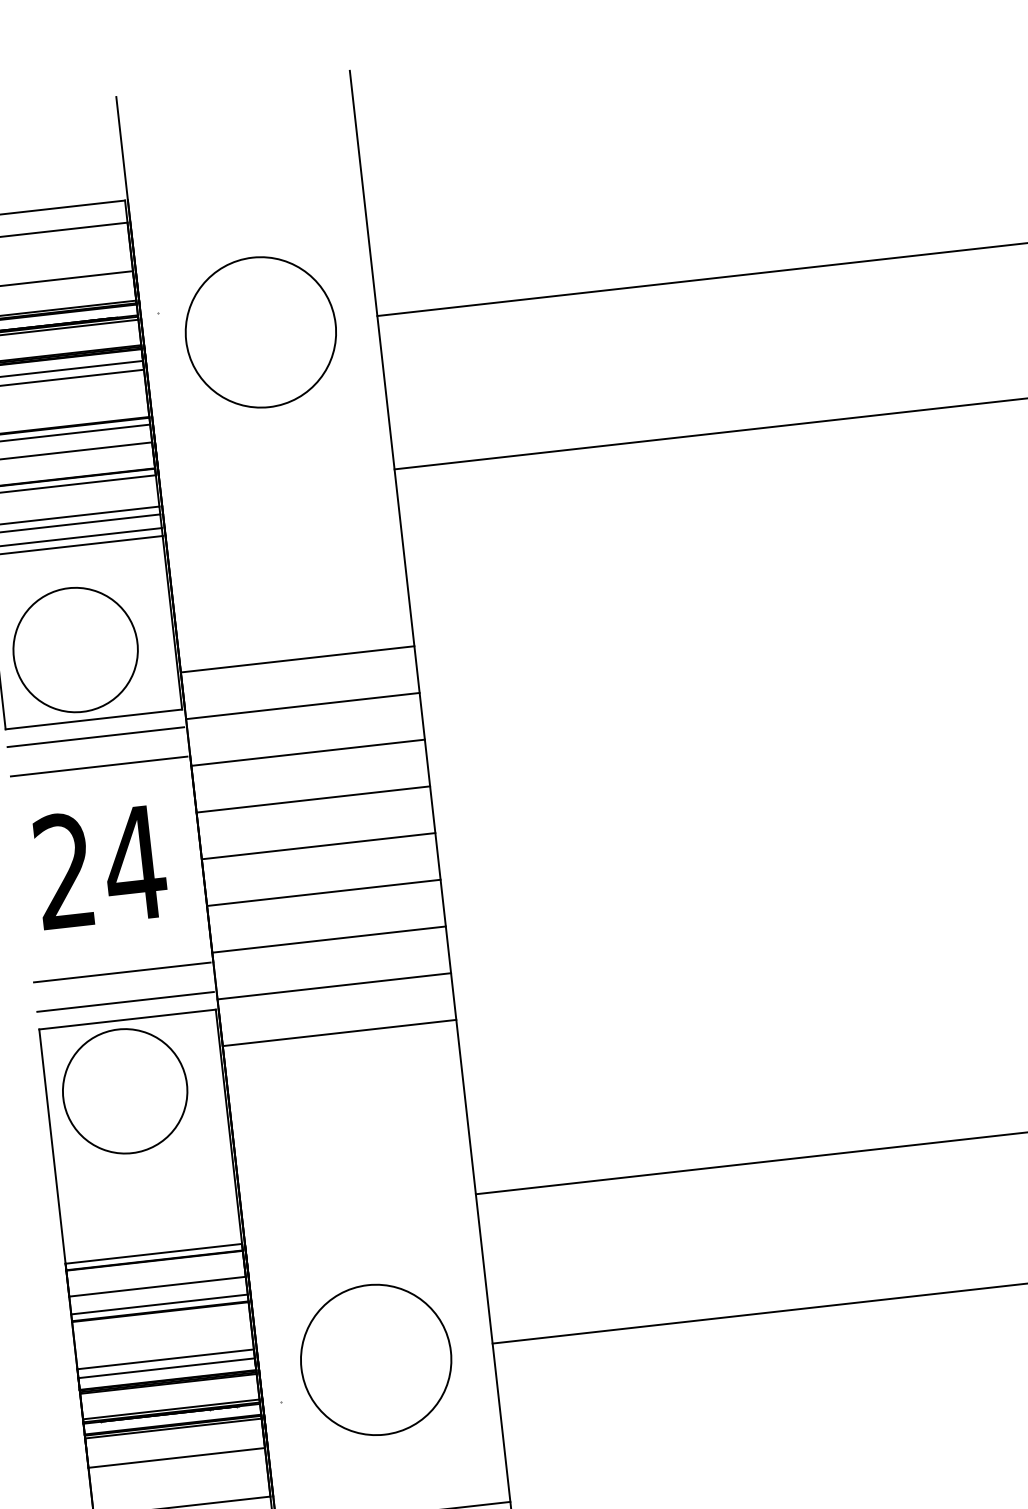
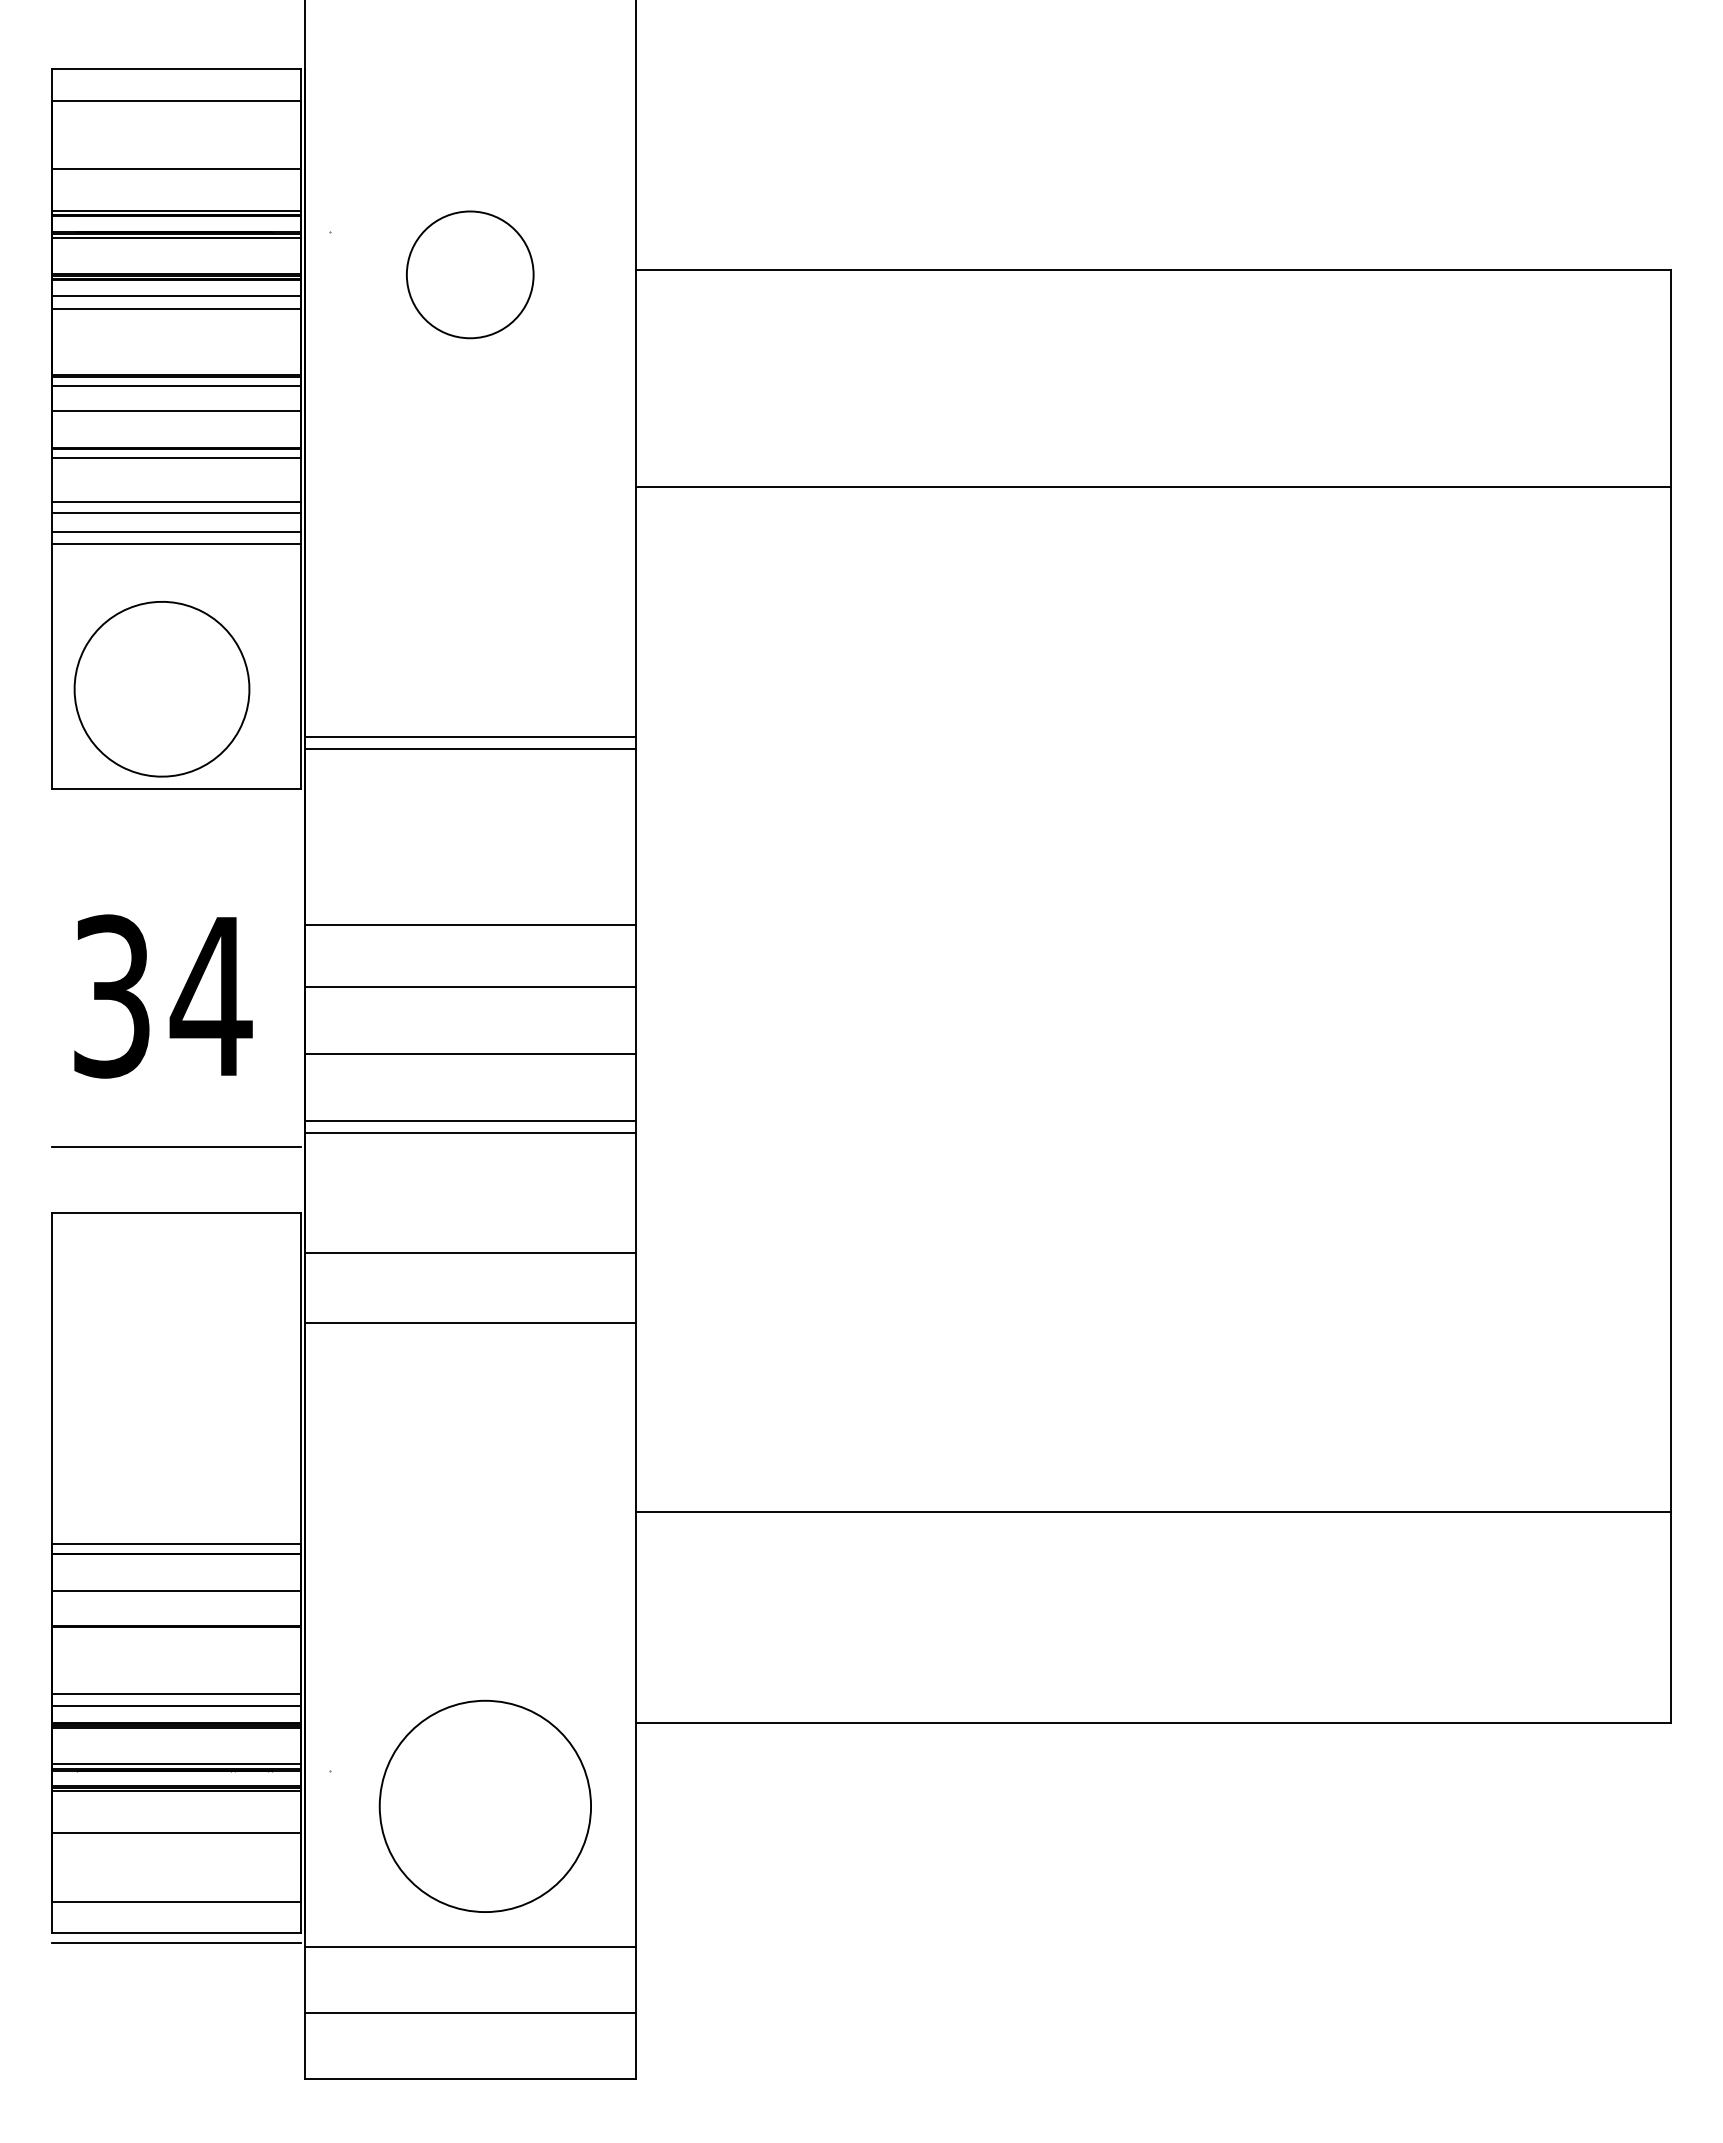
circle: (260, 332) -> (469, 274), size x0.6
line: (302, 706) -> (470, 749), moved
line: (95, 737) -> (176, 814), removed
line: (308, 753) -> (470, 925), moved
line: (99, 766) -> (176, 855), removed
line: (313, 799) -> (470, 987), moved
line: (318, 846) -> (470, 1054), moved
text: (64, 871) -> (111, 996), 24 -> 34
line: (323, 893) -> (470, 1121), moved
line: (334, 986) -> (470, 1253), moved
line: (125, 1002) -> (176, 1188), removed
line: (339, 1033) -> (470, 1323), moved
part: (124, 1090) -> (161, 1312), removed
line: (159, 1304) -> (176, 1616), removed
circle: (375, 1359) -> (484, 1805), moved

